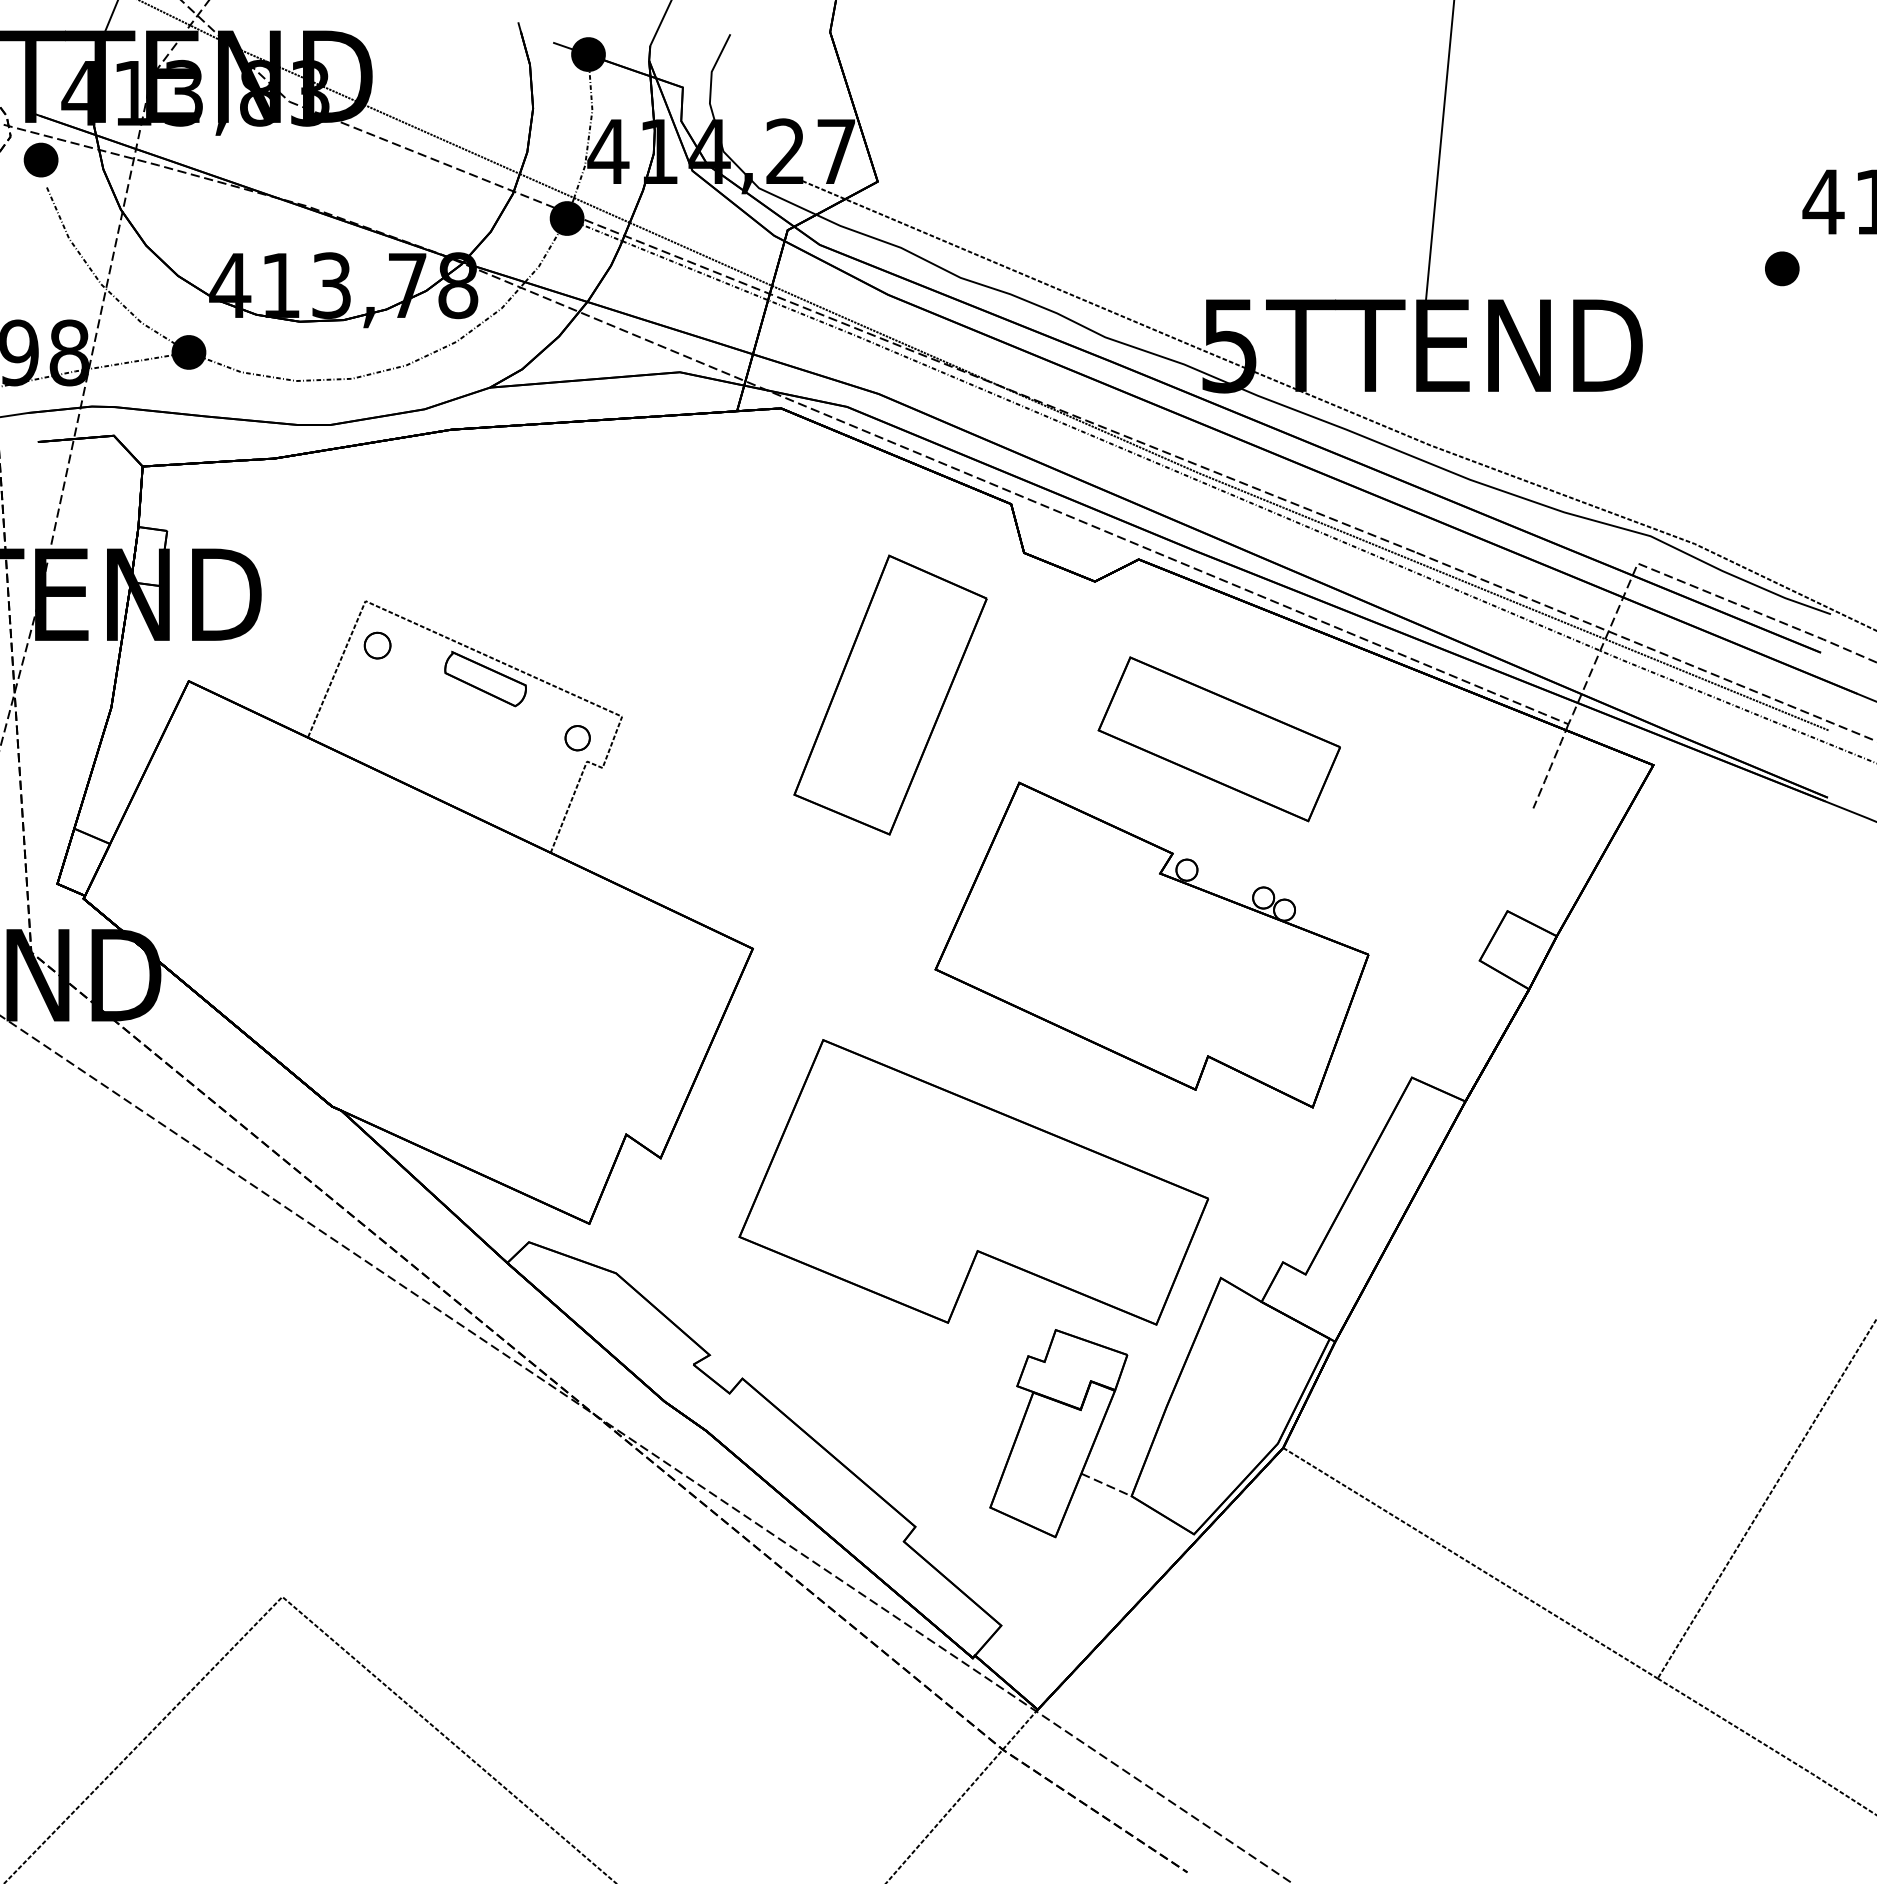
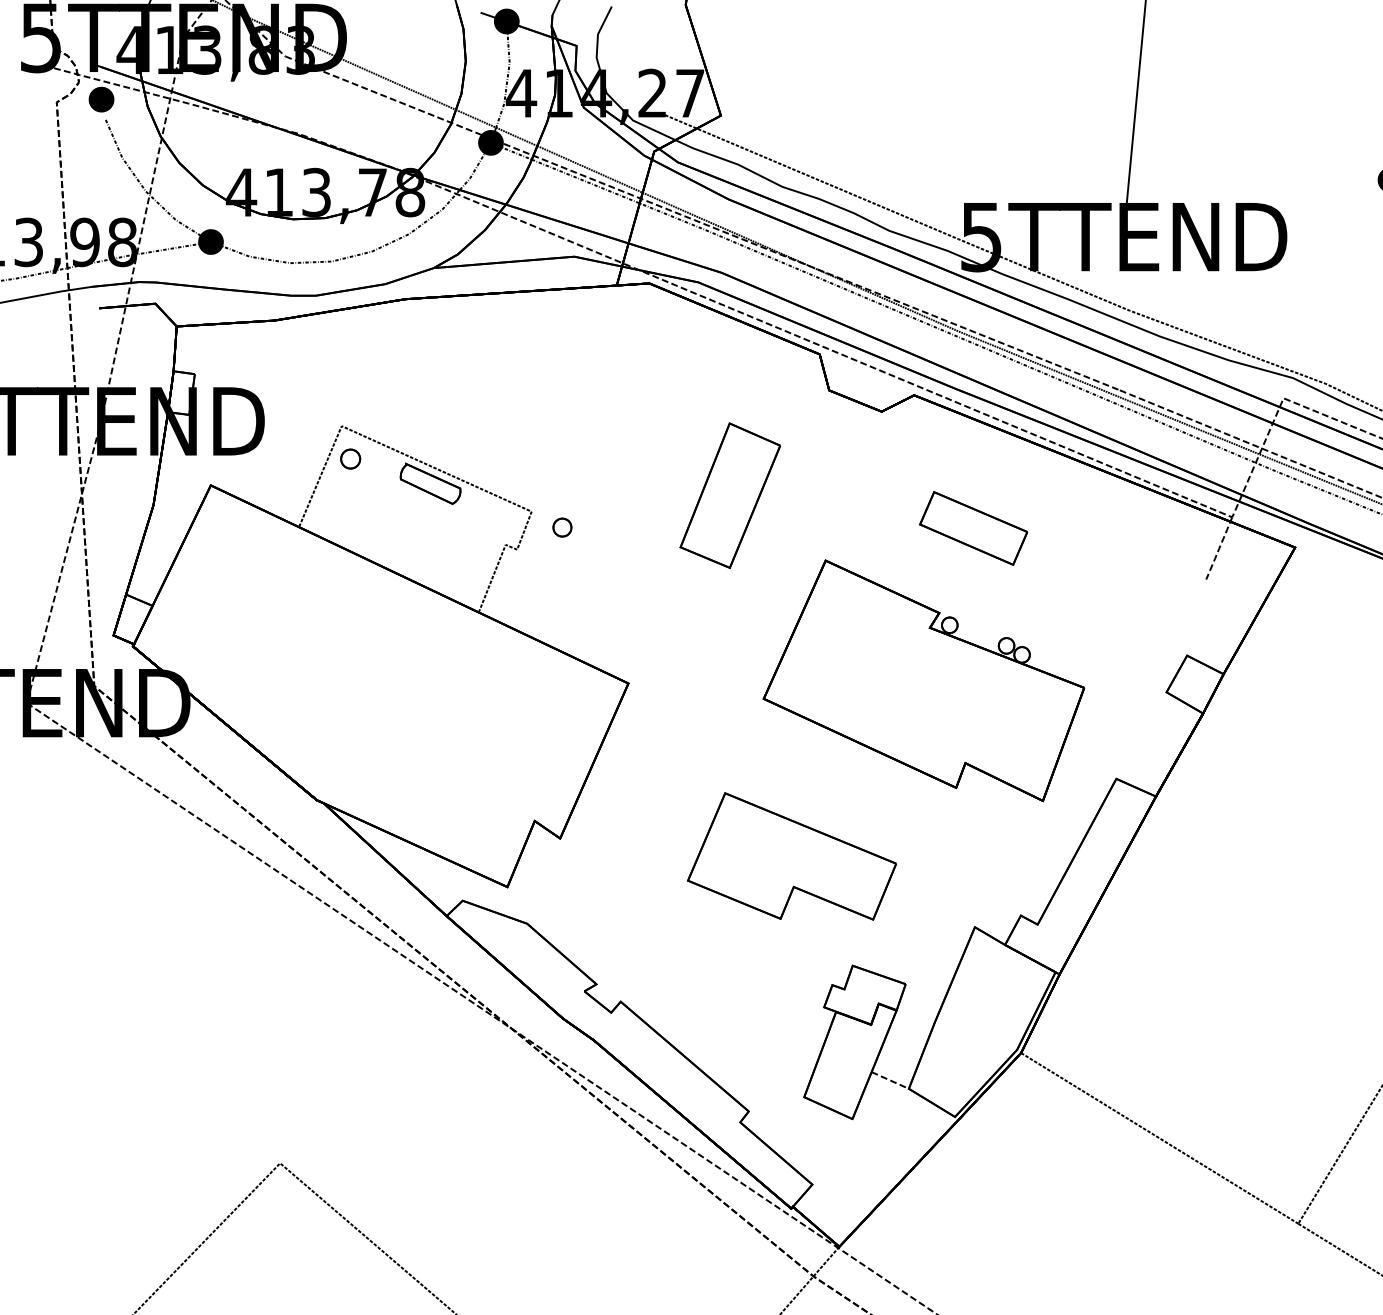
part: (890, 694) -> (730, 495), size x0.7
part: (577, 738) -> (562, 527), moved
part: (1218, 739) -> (973, 528), size x0.6
part: (973, 1182) -> (791, 856), size x0.6

